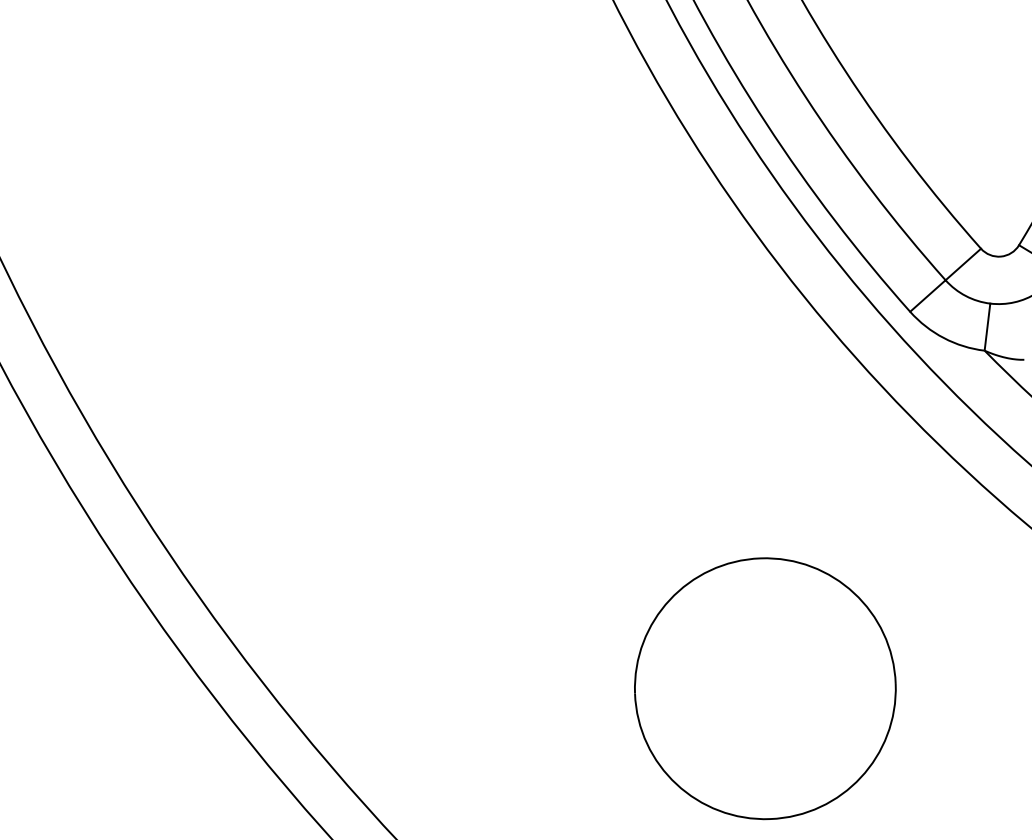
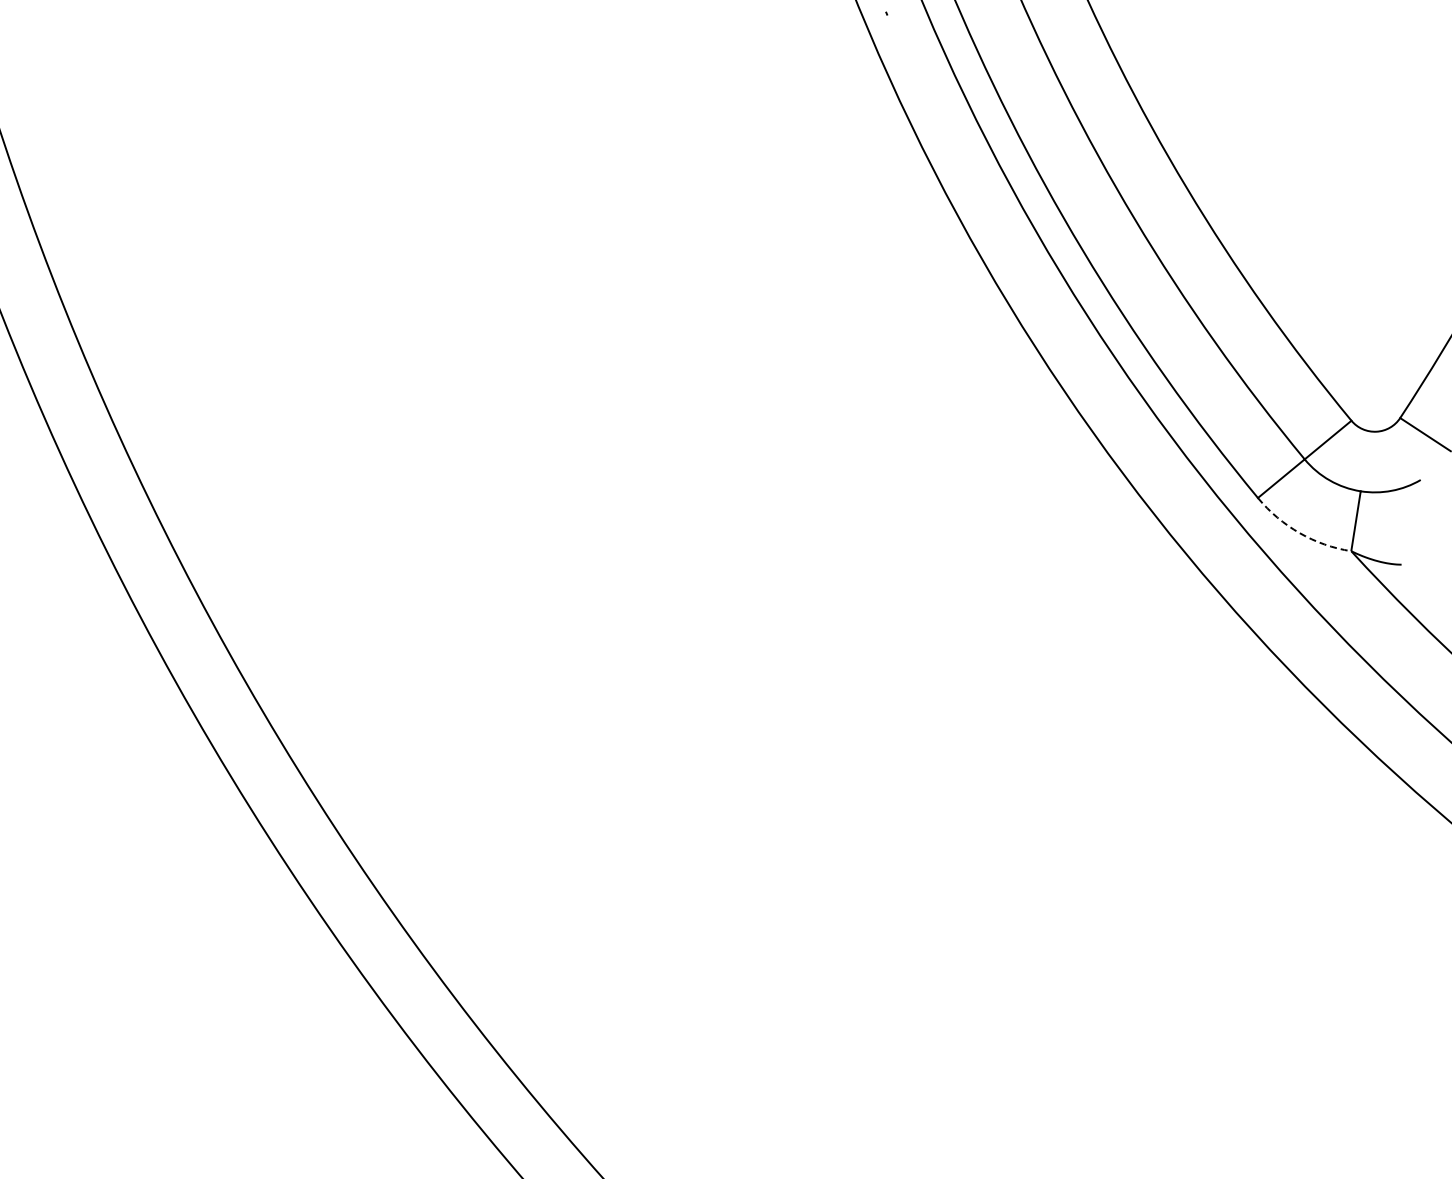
arc: (943, 338) -> (1299, 533), solid -> dashed
part: (764, 688) -> (1054, 972), removed

